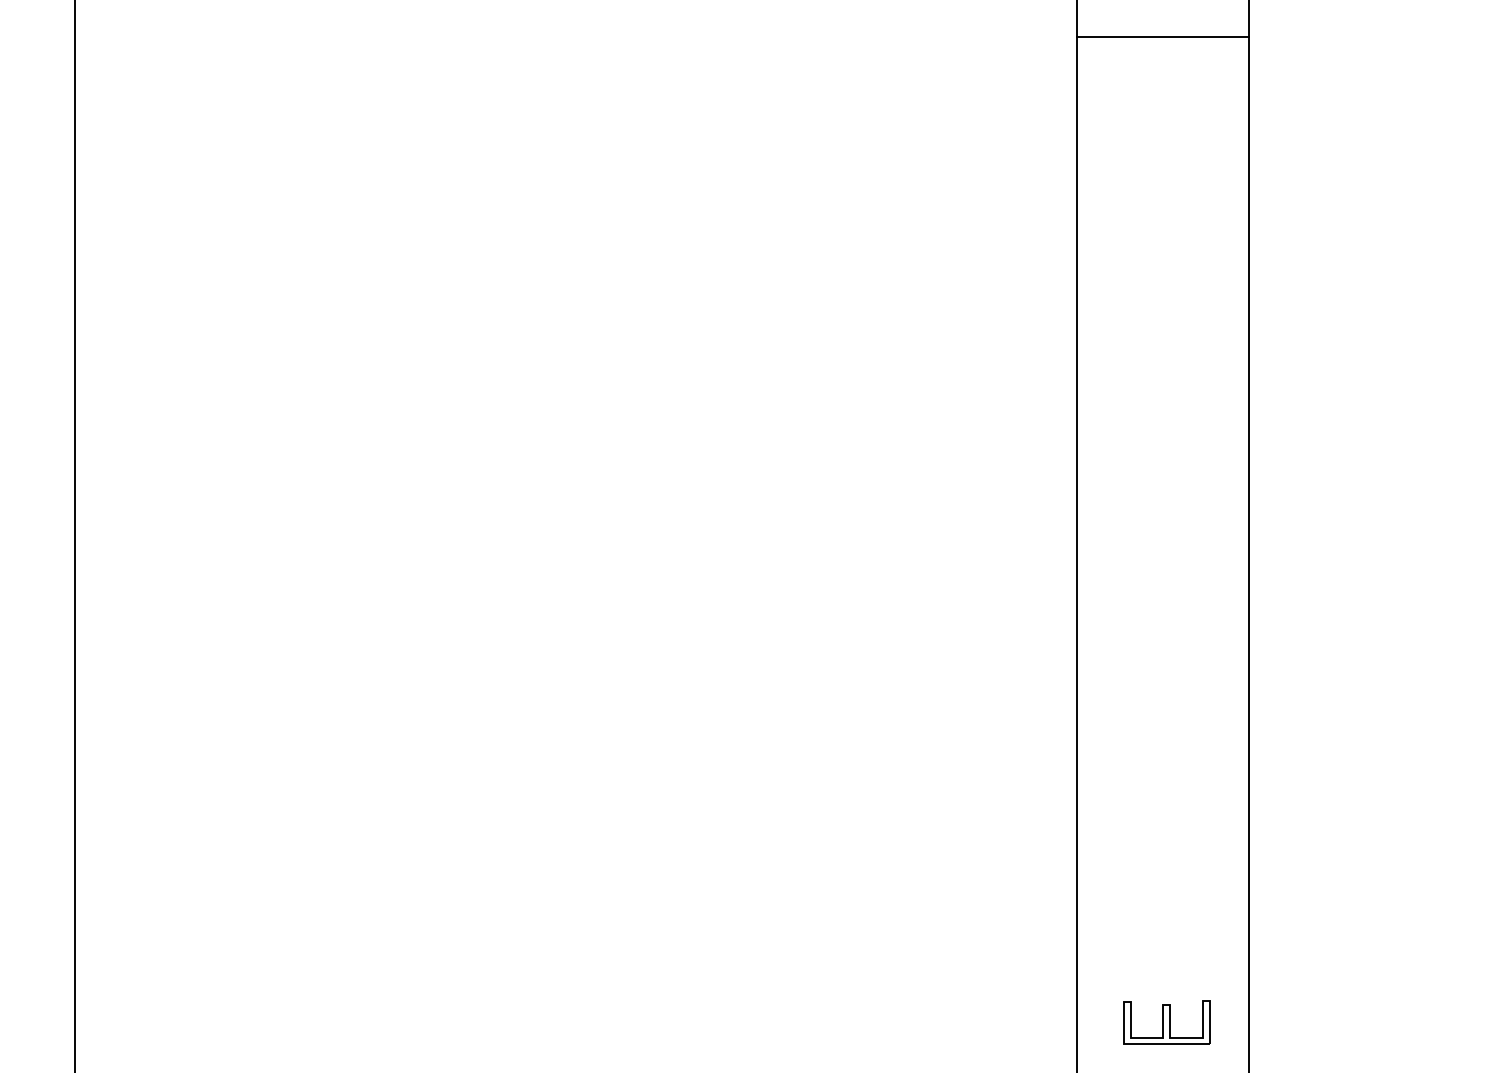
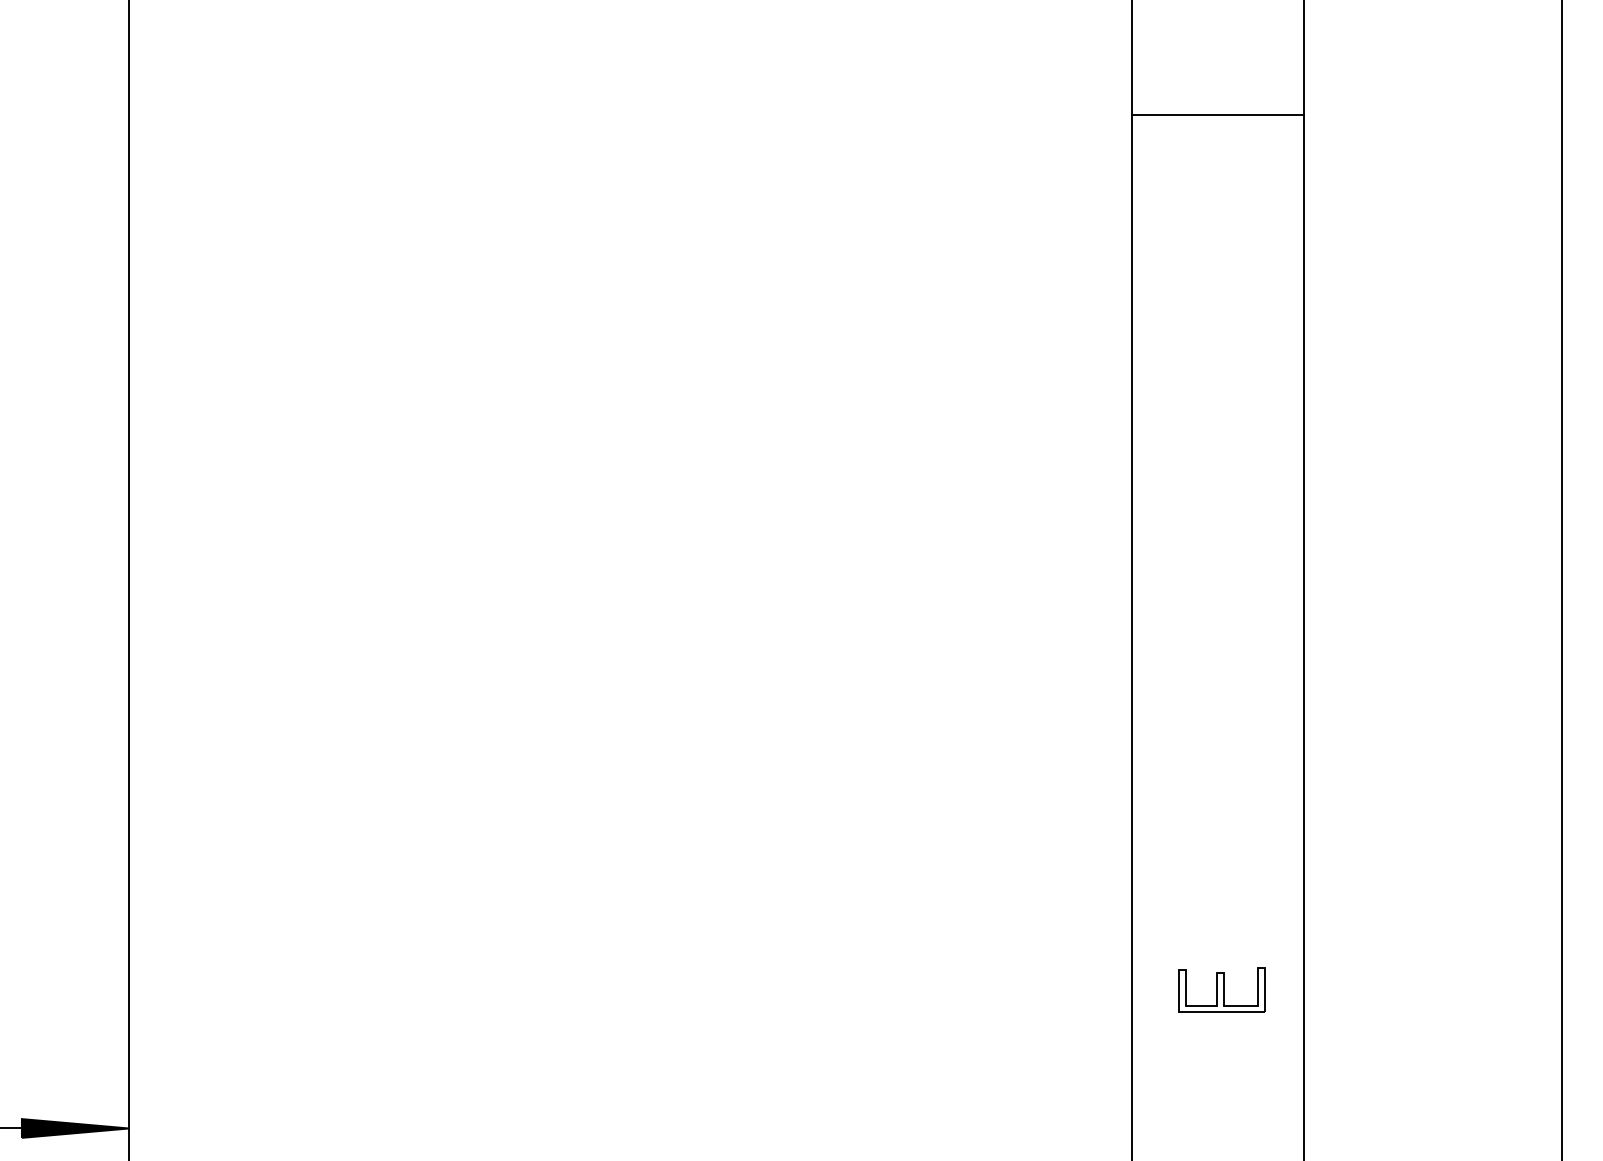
line: (1162, 37) -> (1217, 115), moved
part: (1166, 1021) -> (1221, 989), moved

